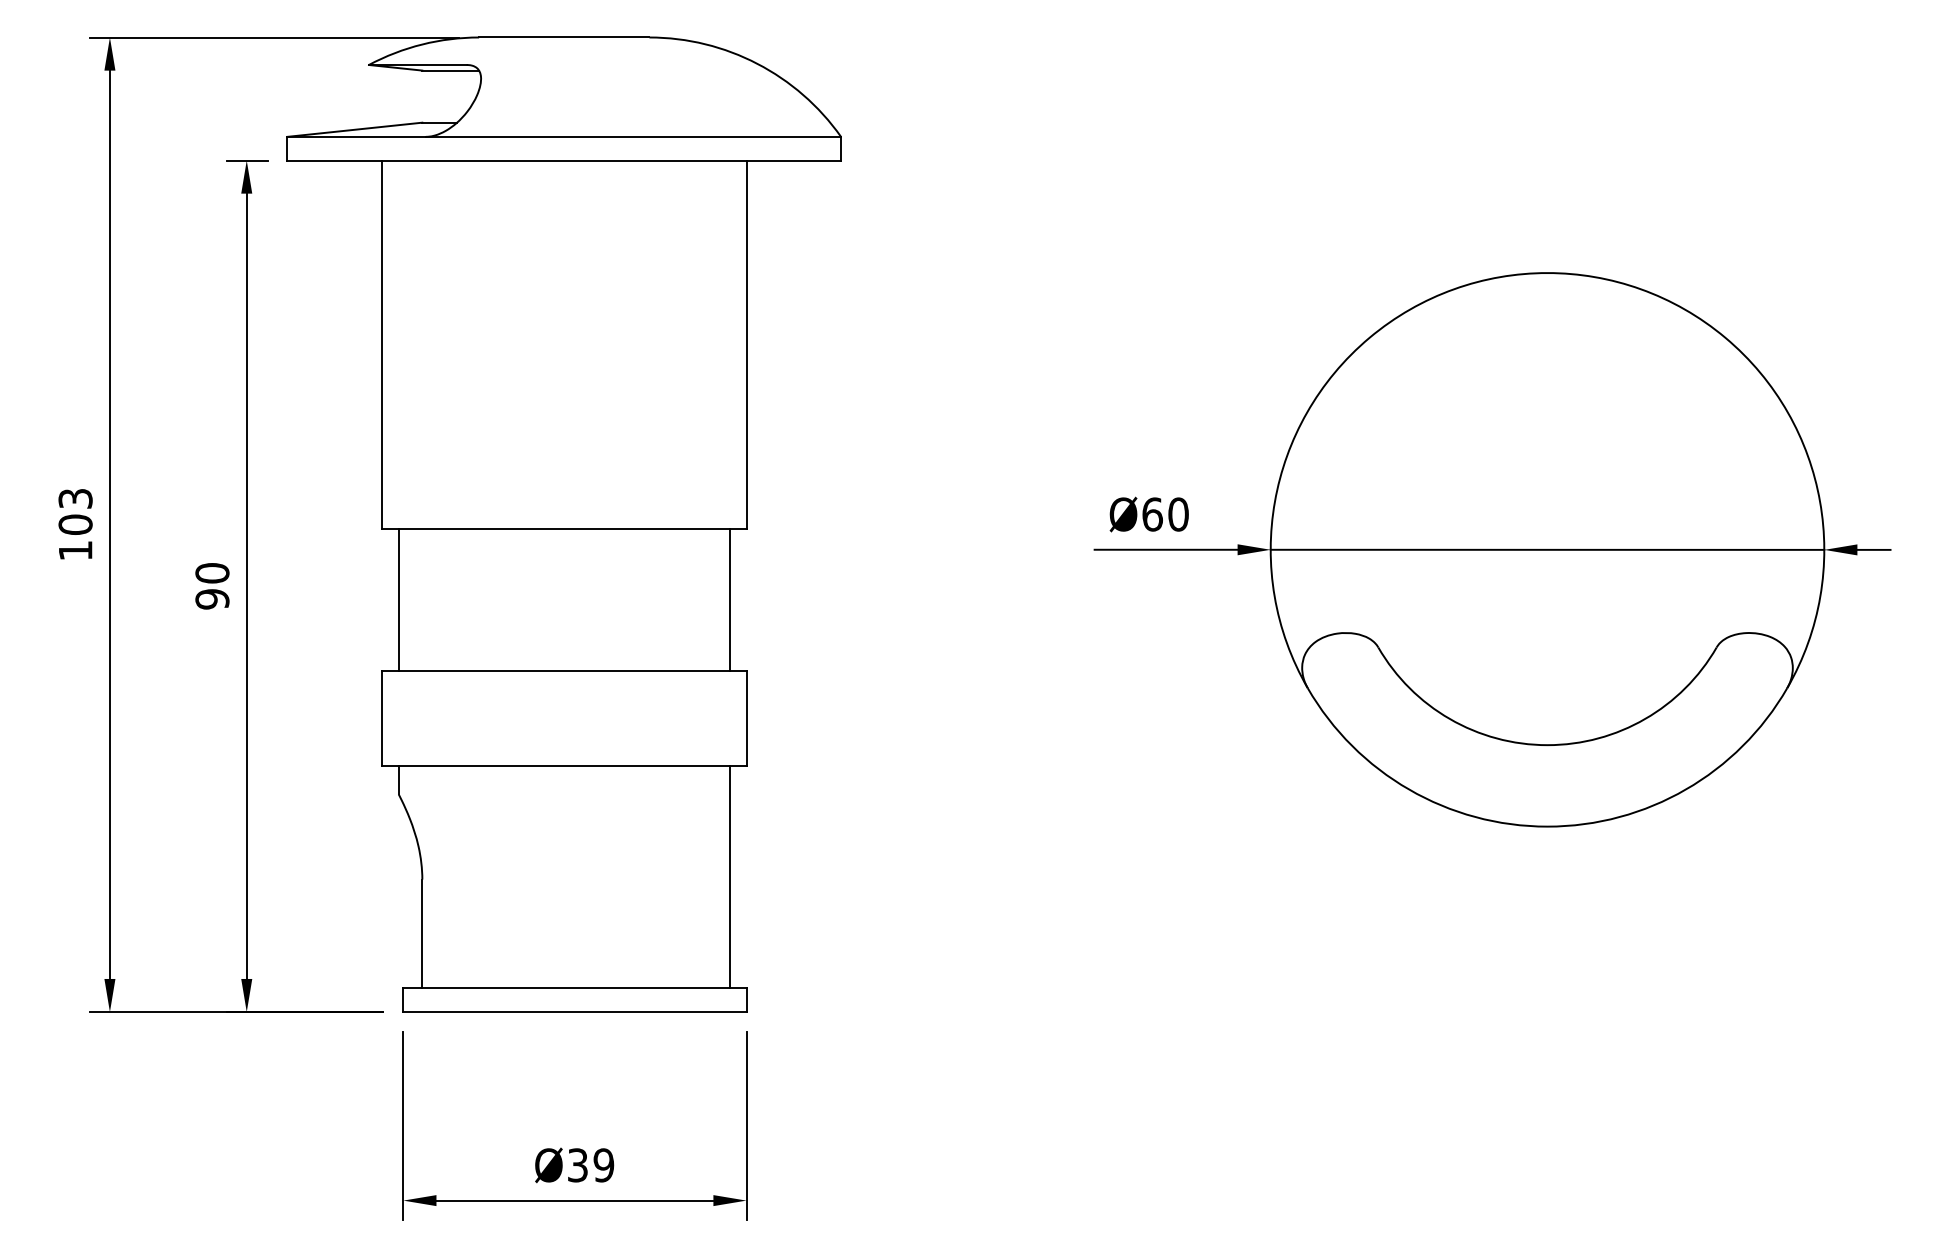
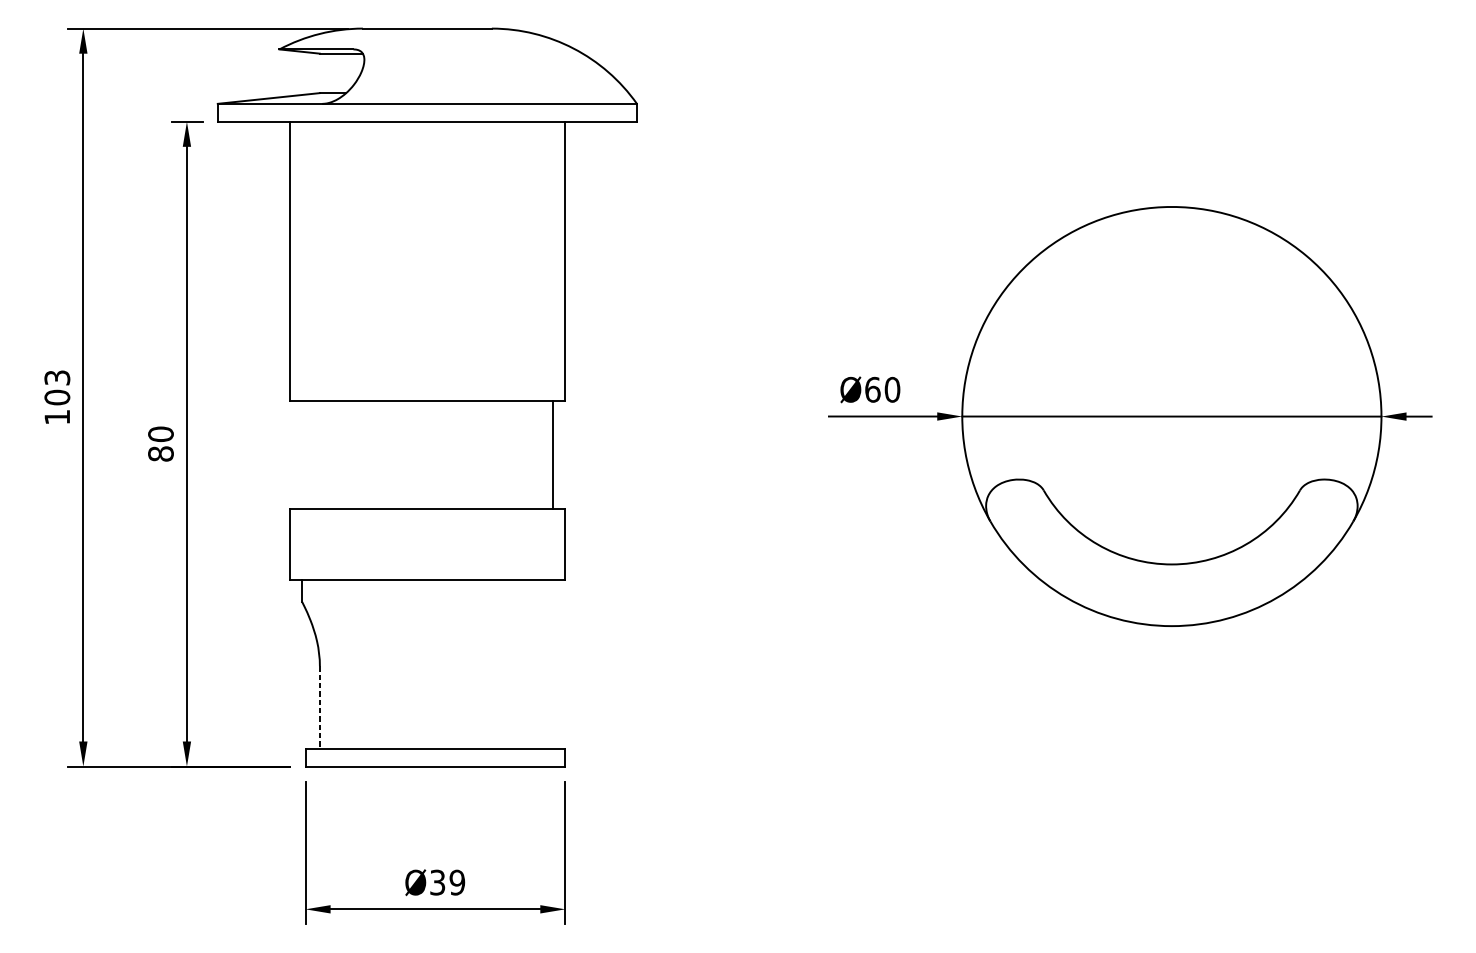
text: (212, 599) -> (161, 454), 90 -> 80
line: (398, 600) -> (301, 454), removed
line: (729, 877) -> (552, 664), removed
line: (422, 934) -> (320, 707), solid -> dashed

